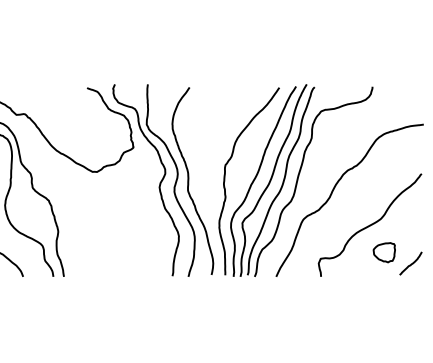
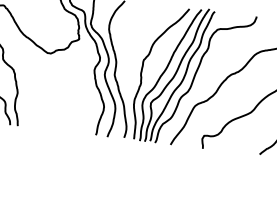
part: (383, 252) -> (249, 136), removed

